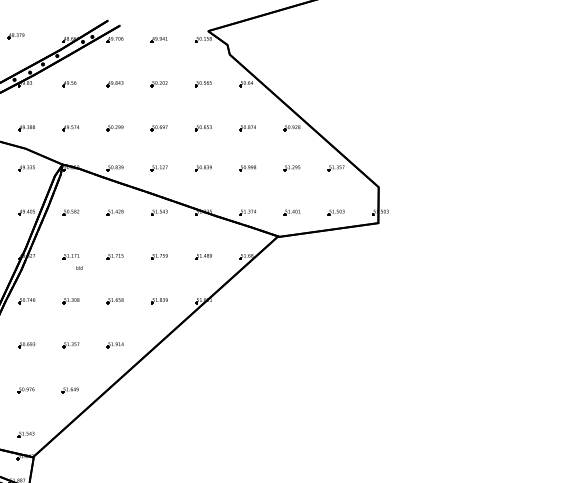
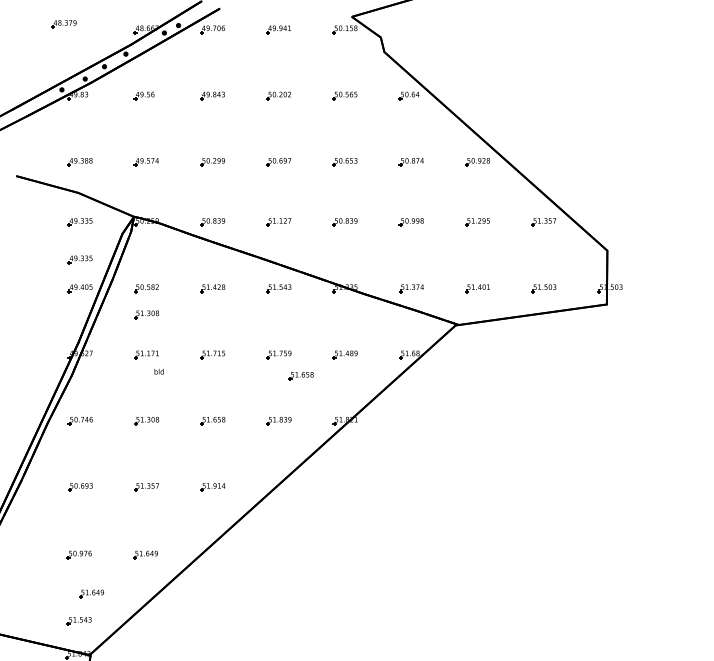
part: (26, 193) -> (79, 260), added
part: (70, 230) -> (145, 315), added
part: (173, 271) -> (299, 376), added
part: (33, 416) -> (90, 594), added

